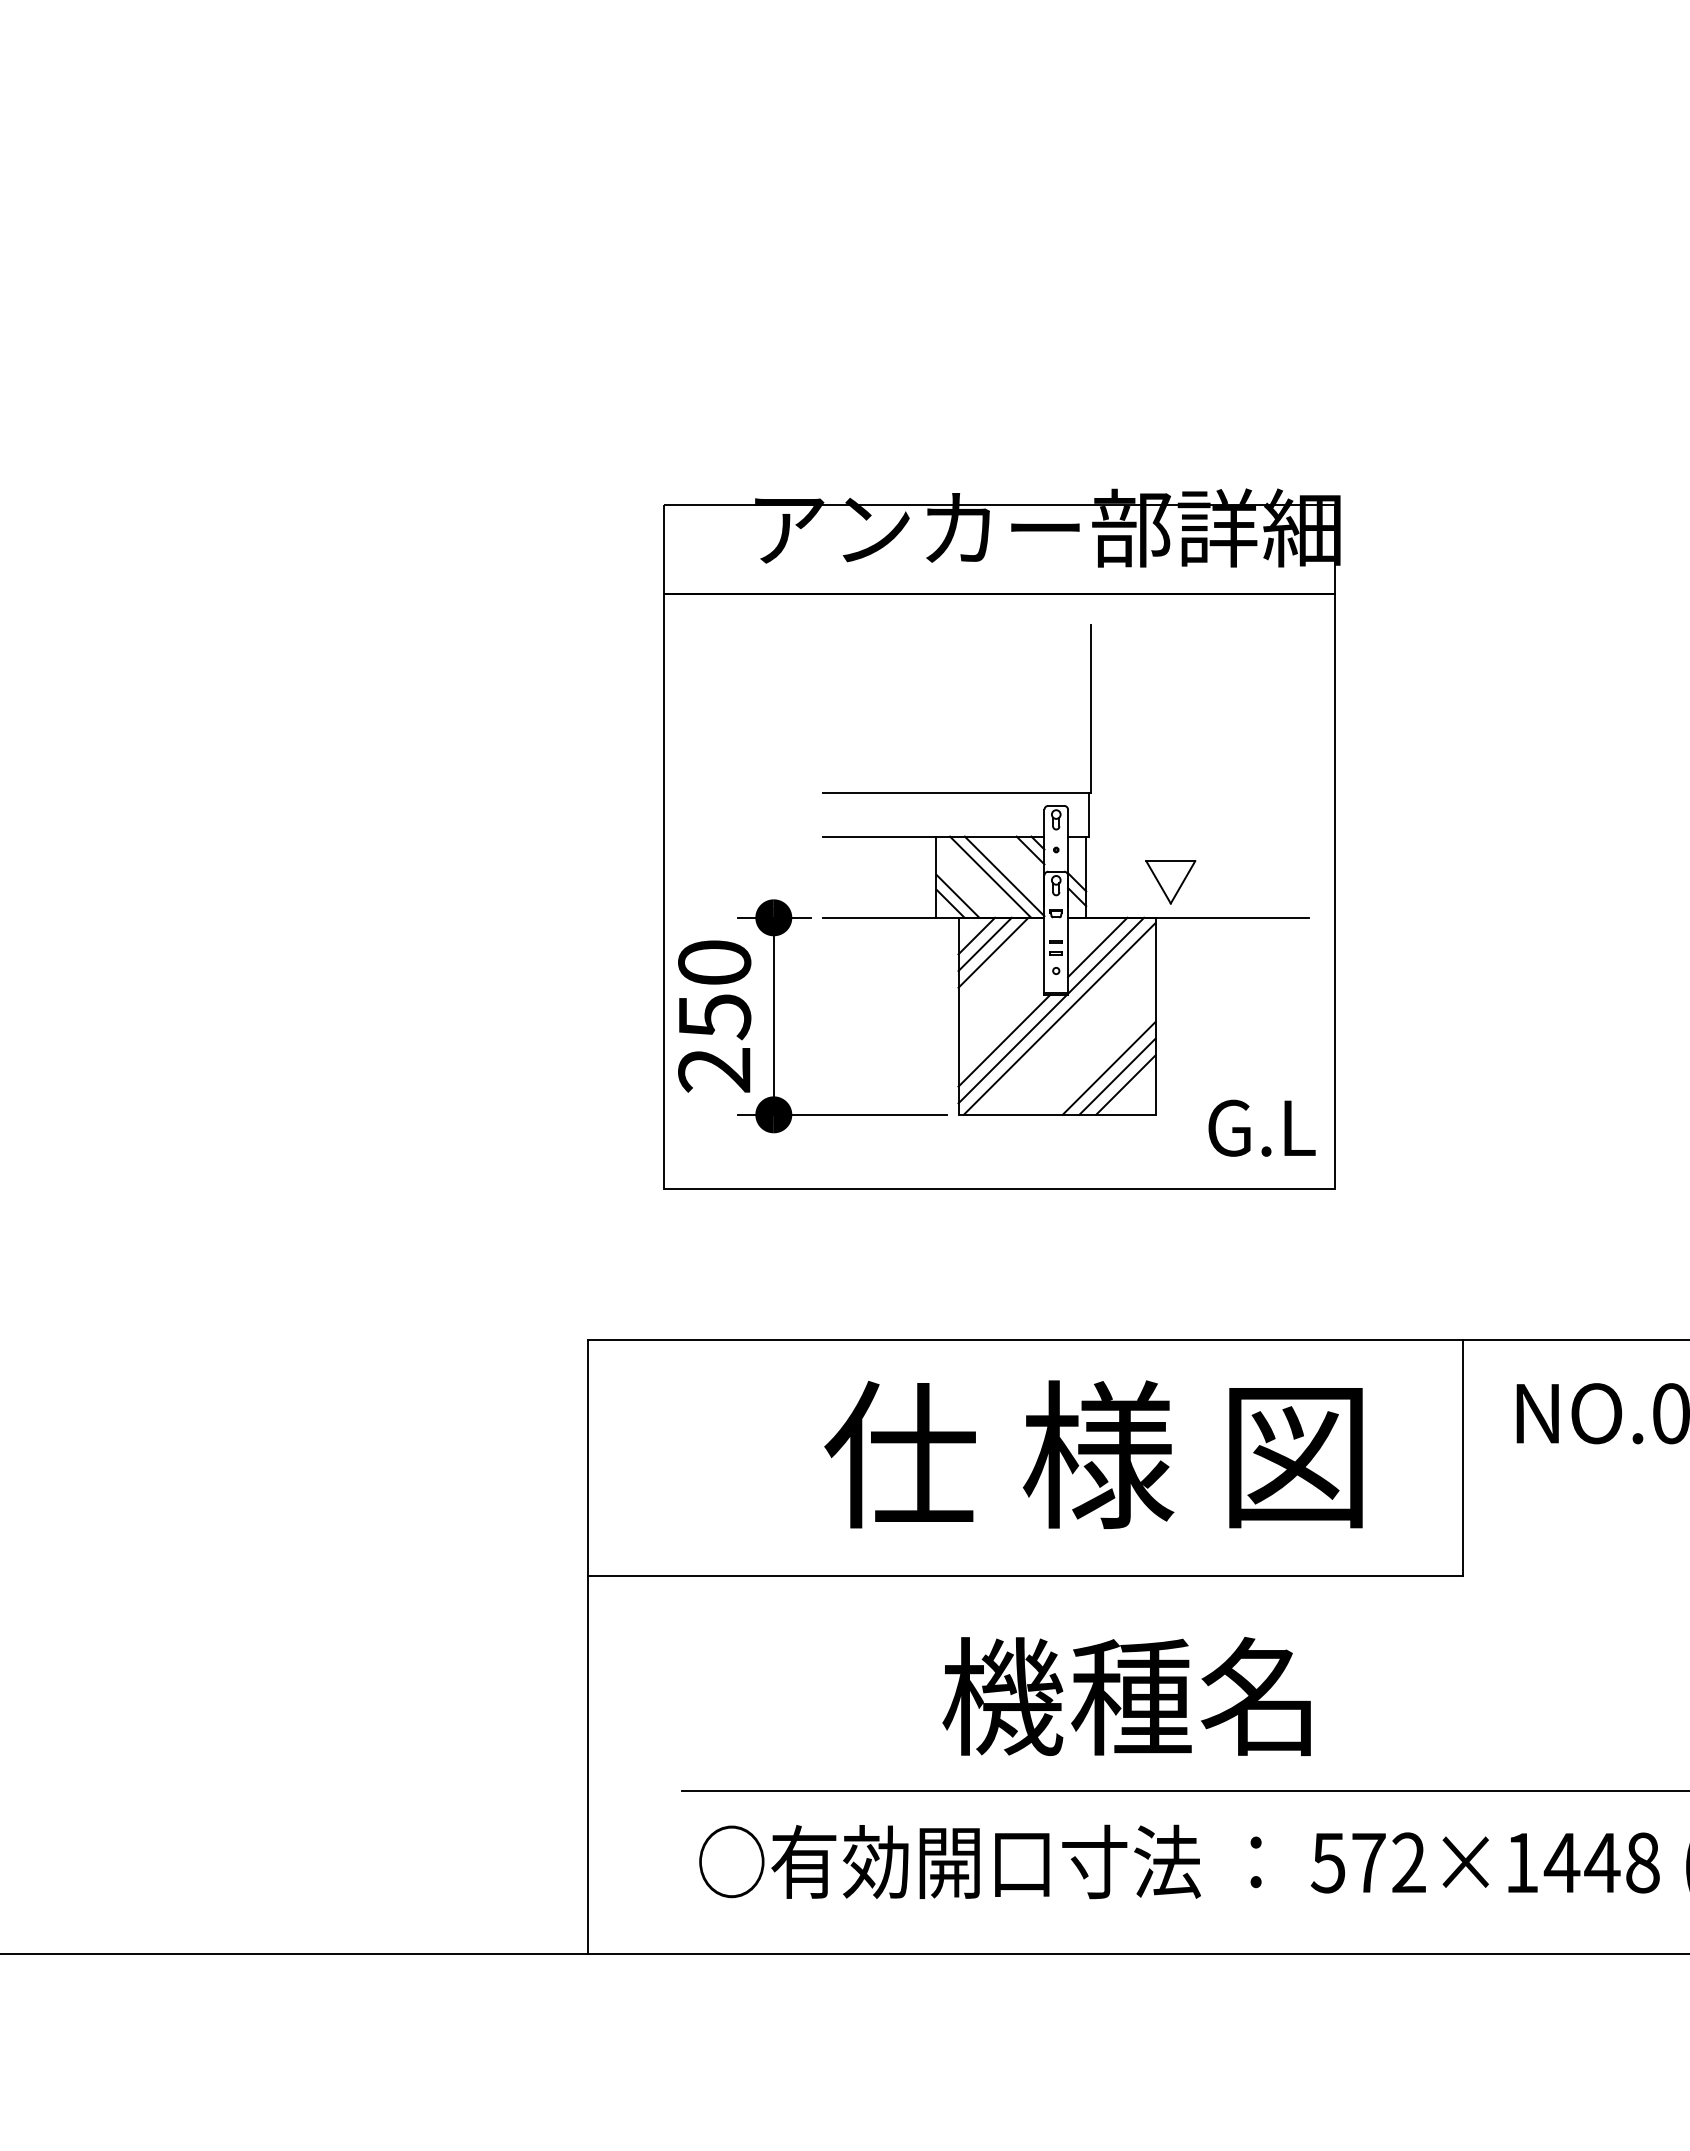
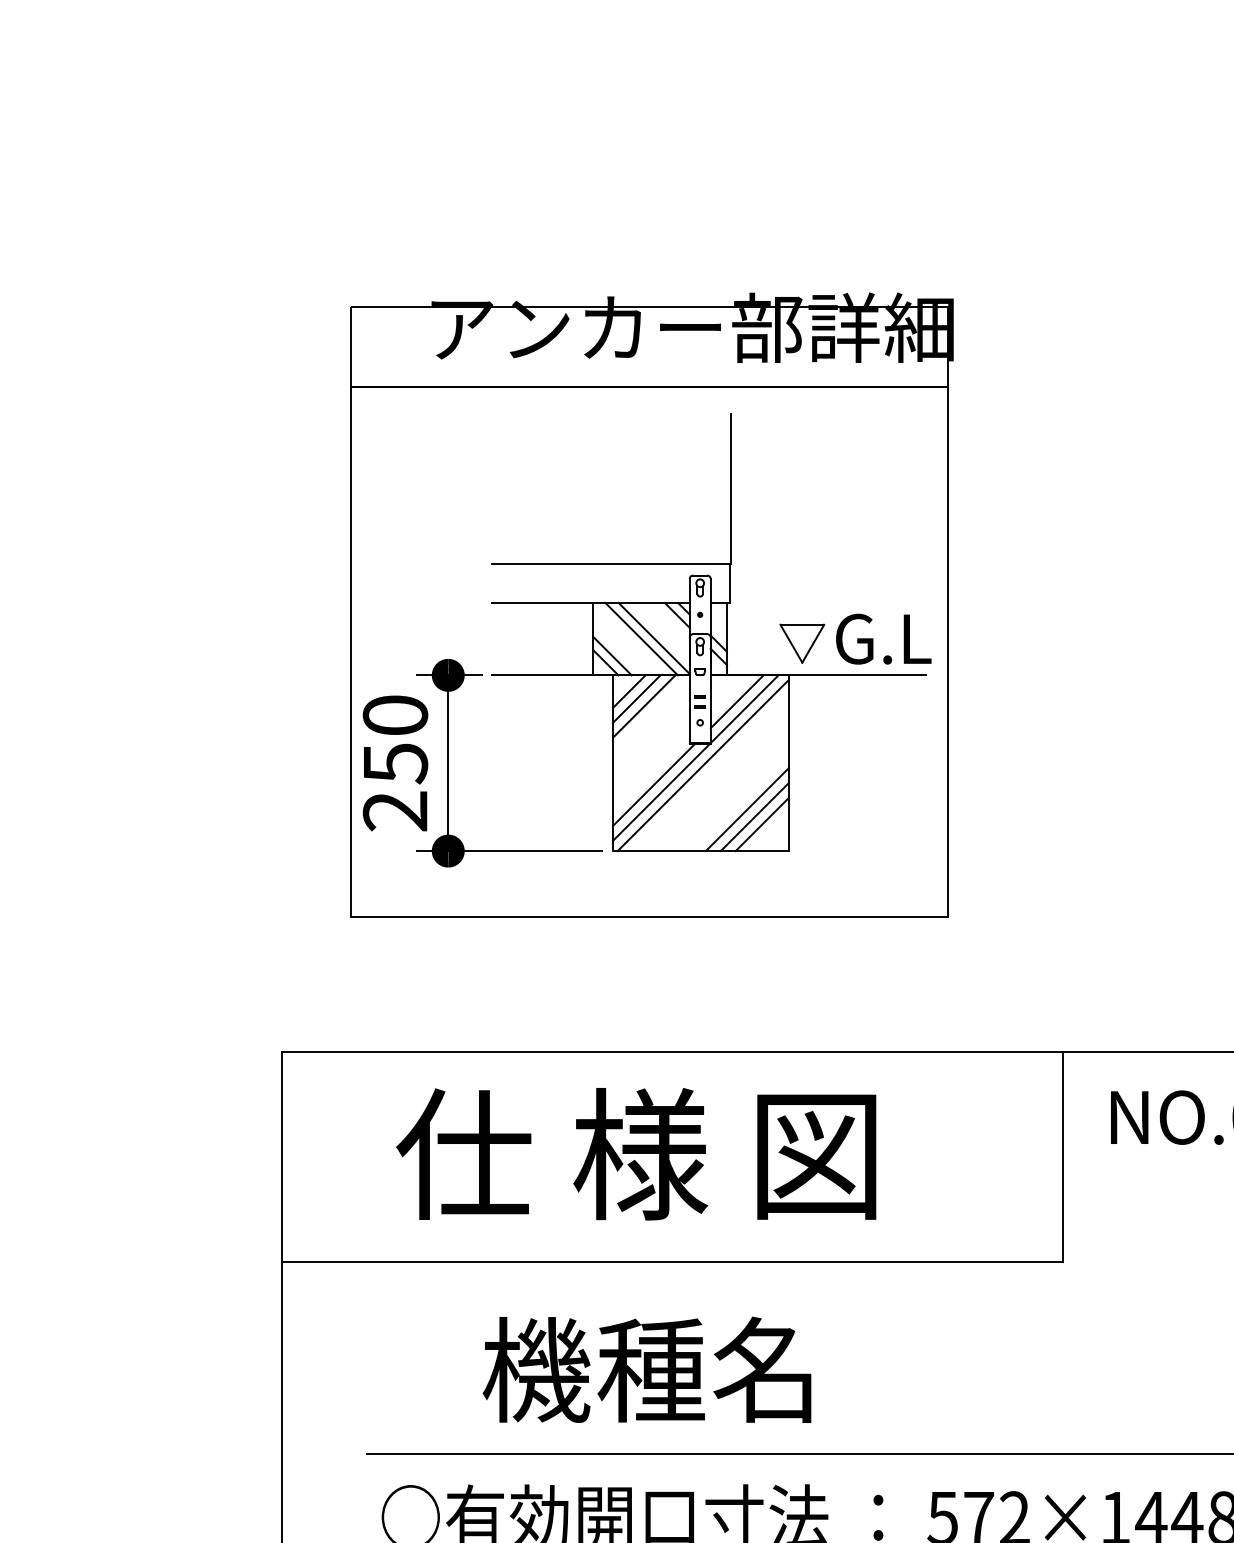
text: (1261, 1127) -> (883, 638), moved
text: (1093, 1454) -> (636, 1154), moved
text: (1126, 1696) -> (646, 1369), moved

